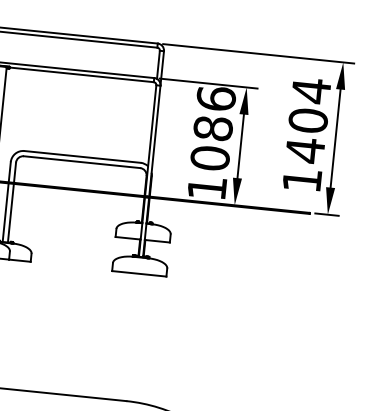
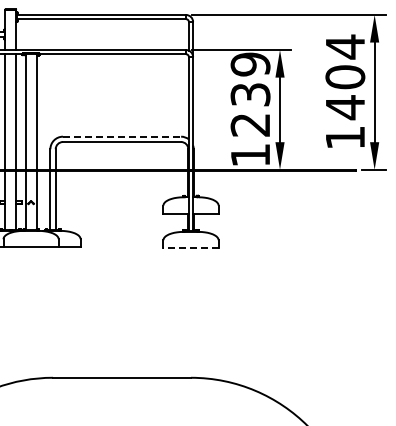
text: (213, 128) -> (250, 94), 1086 -> 1239
line: (83, 156) -> (122, 136), solid -> dashed
line: (139, 273) -> (191, 248), solid -> dashed

